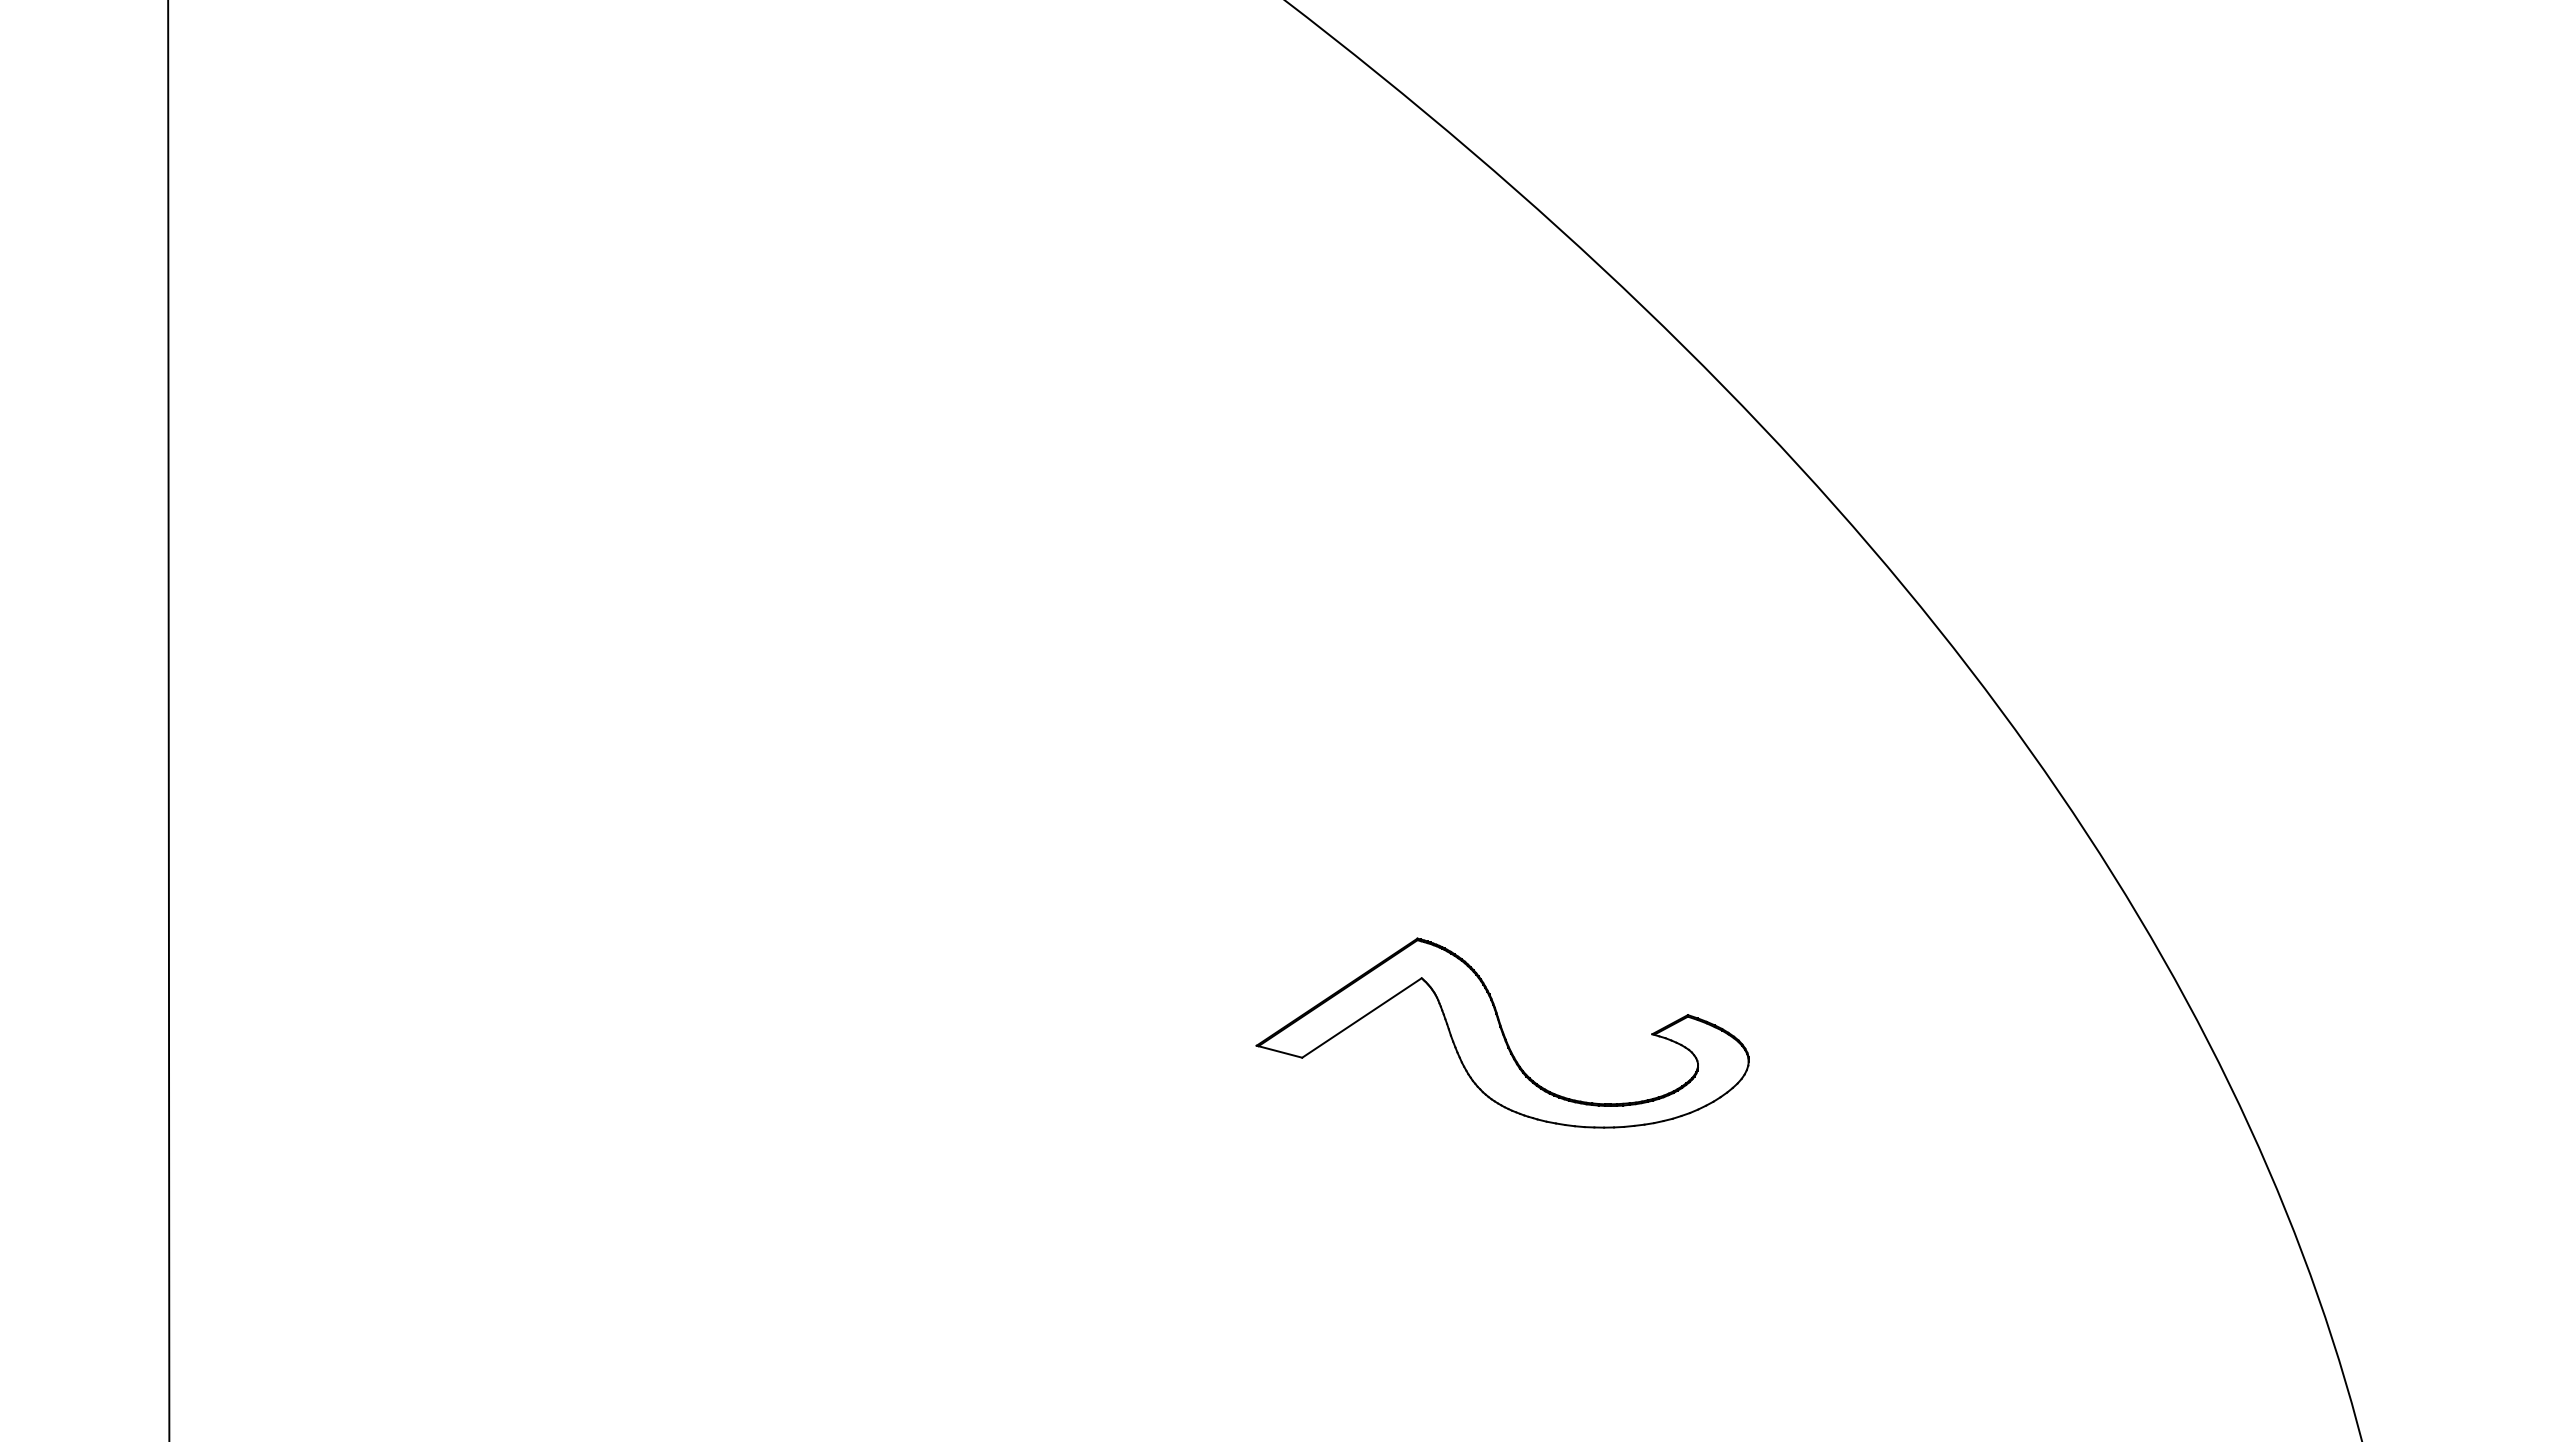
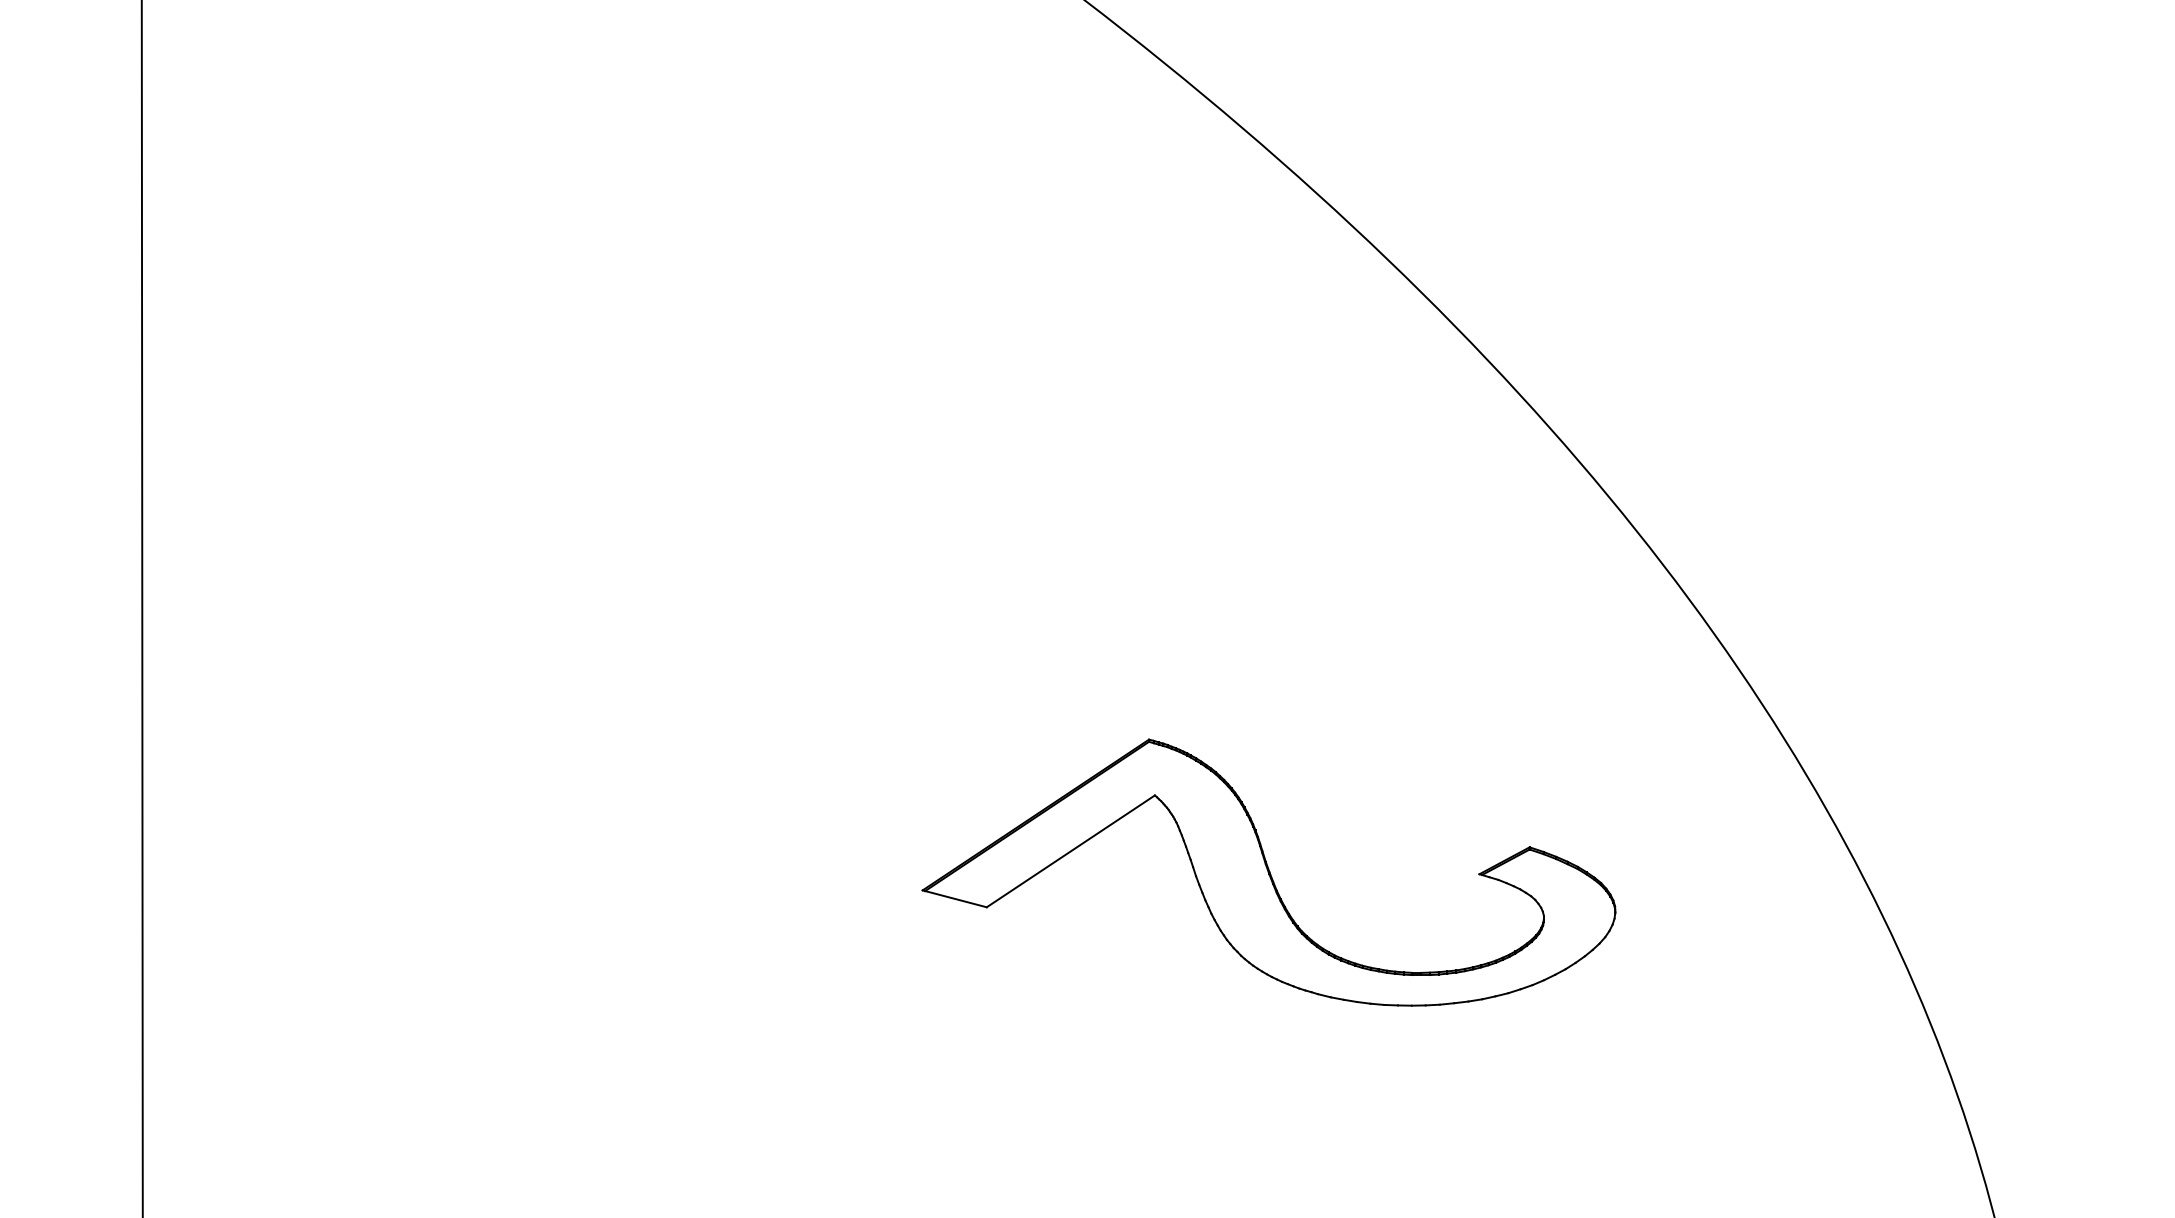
part: (1502, 1032) -> (1268, 872), size x1.67

